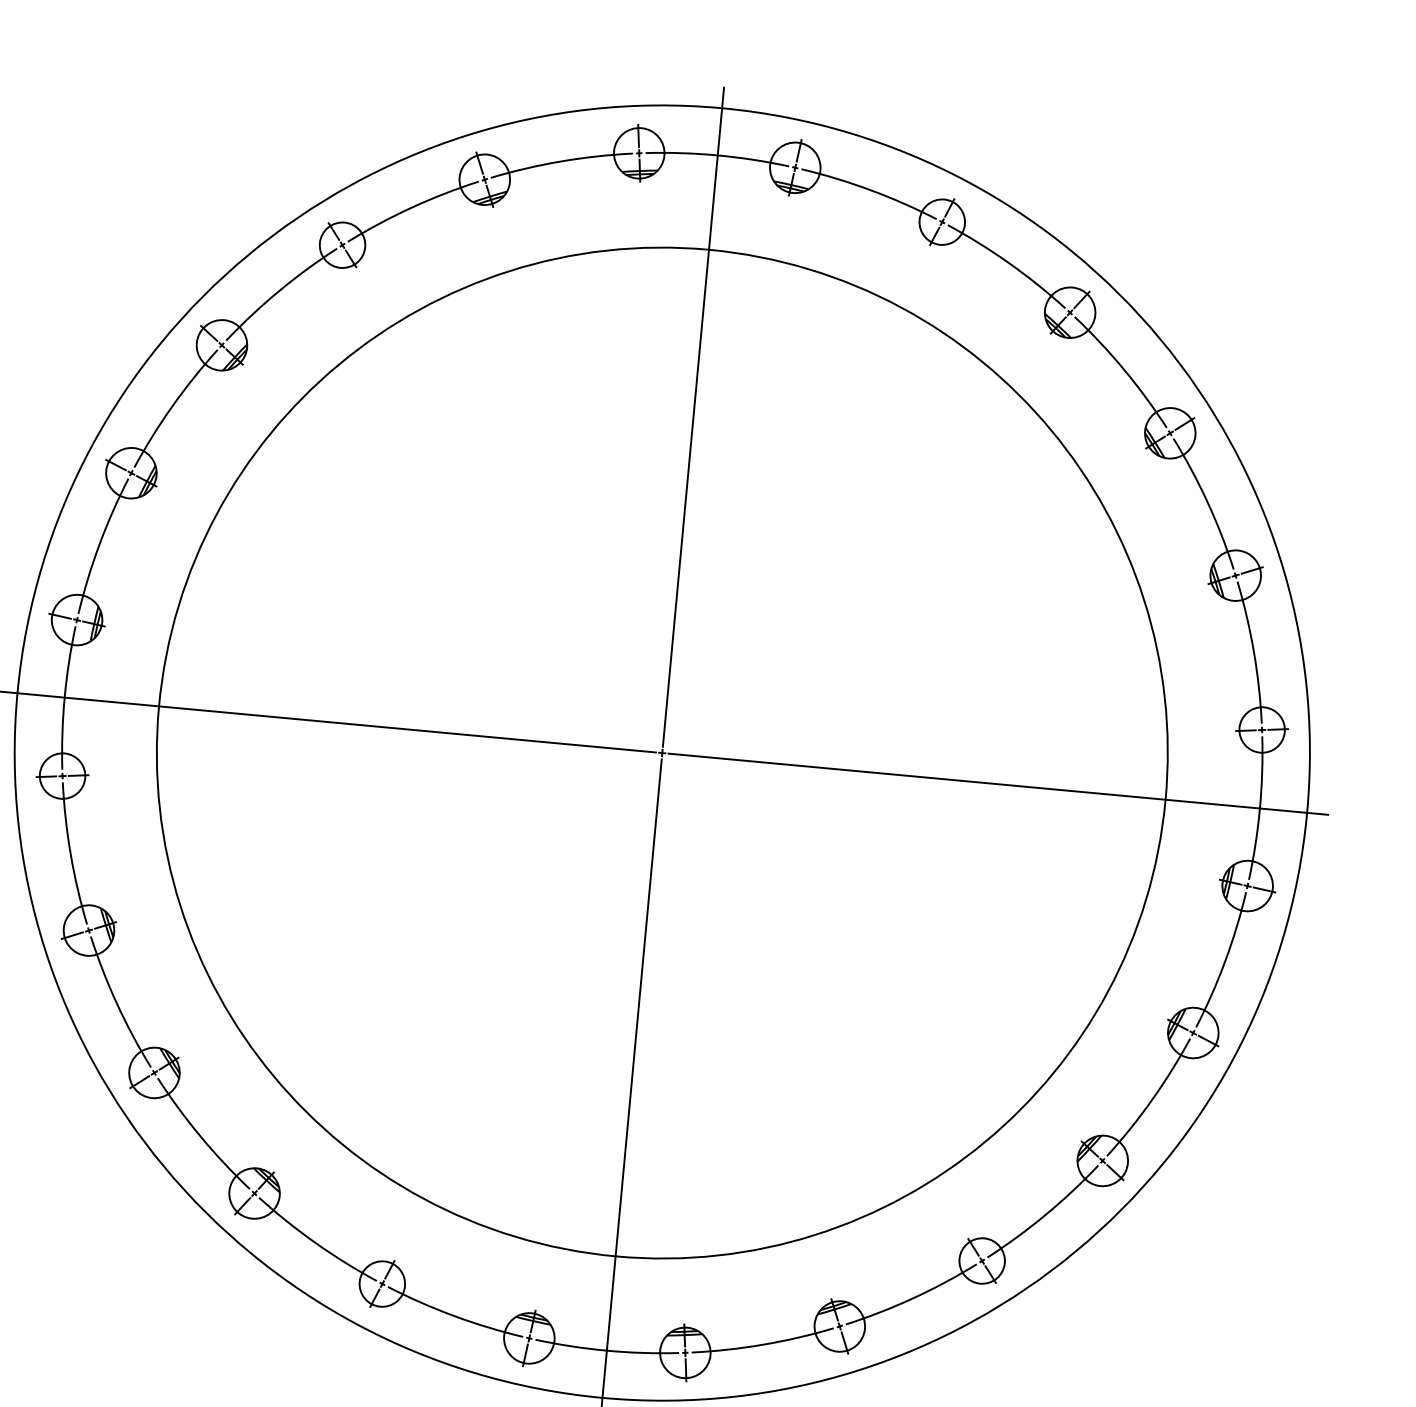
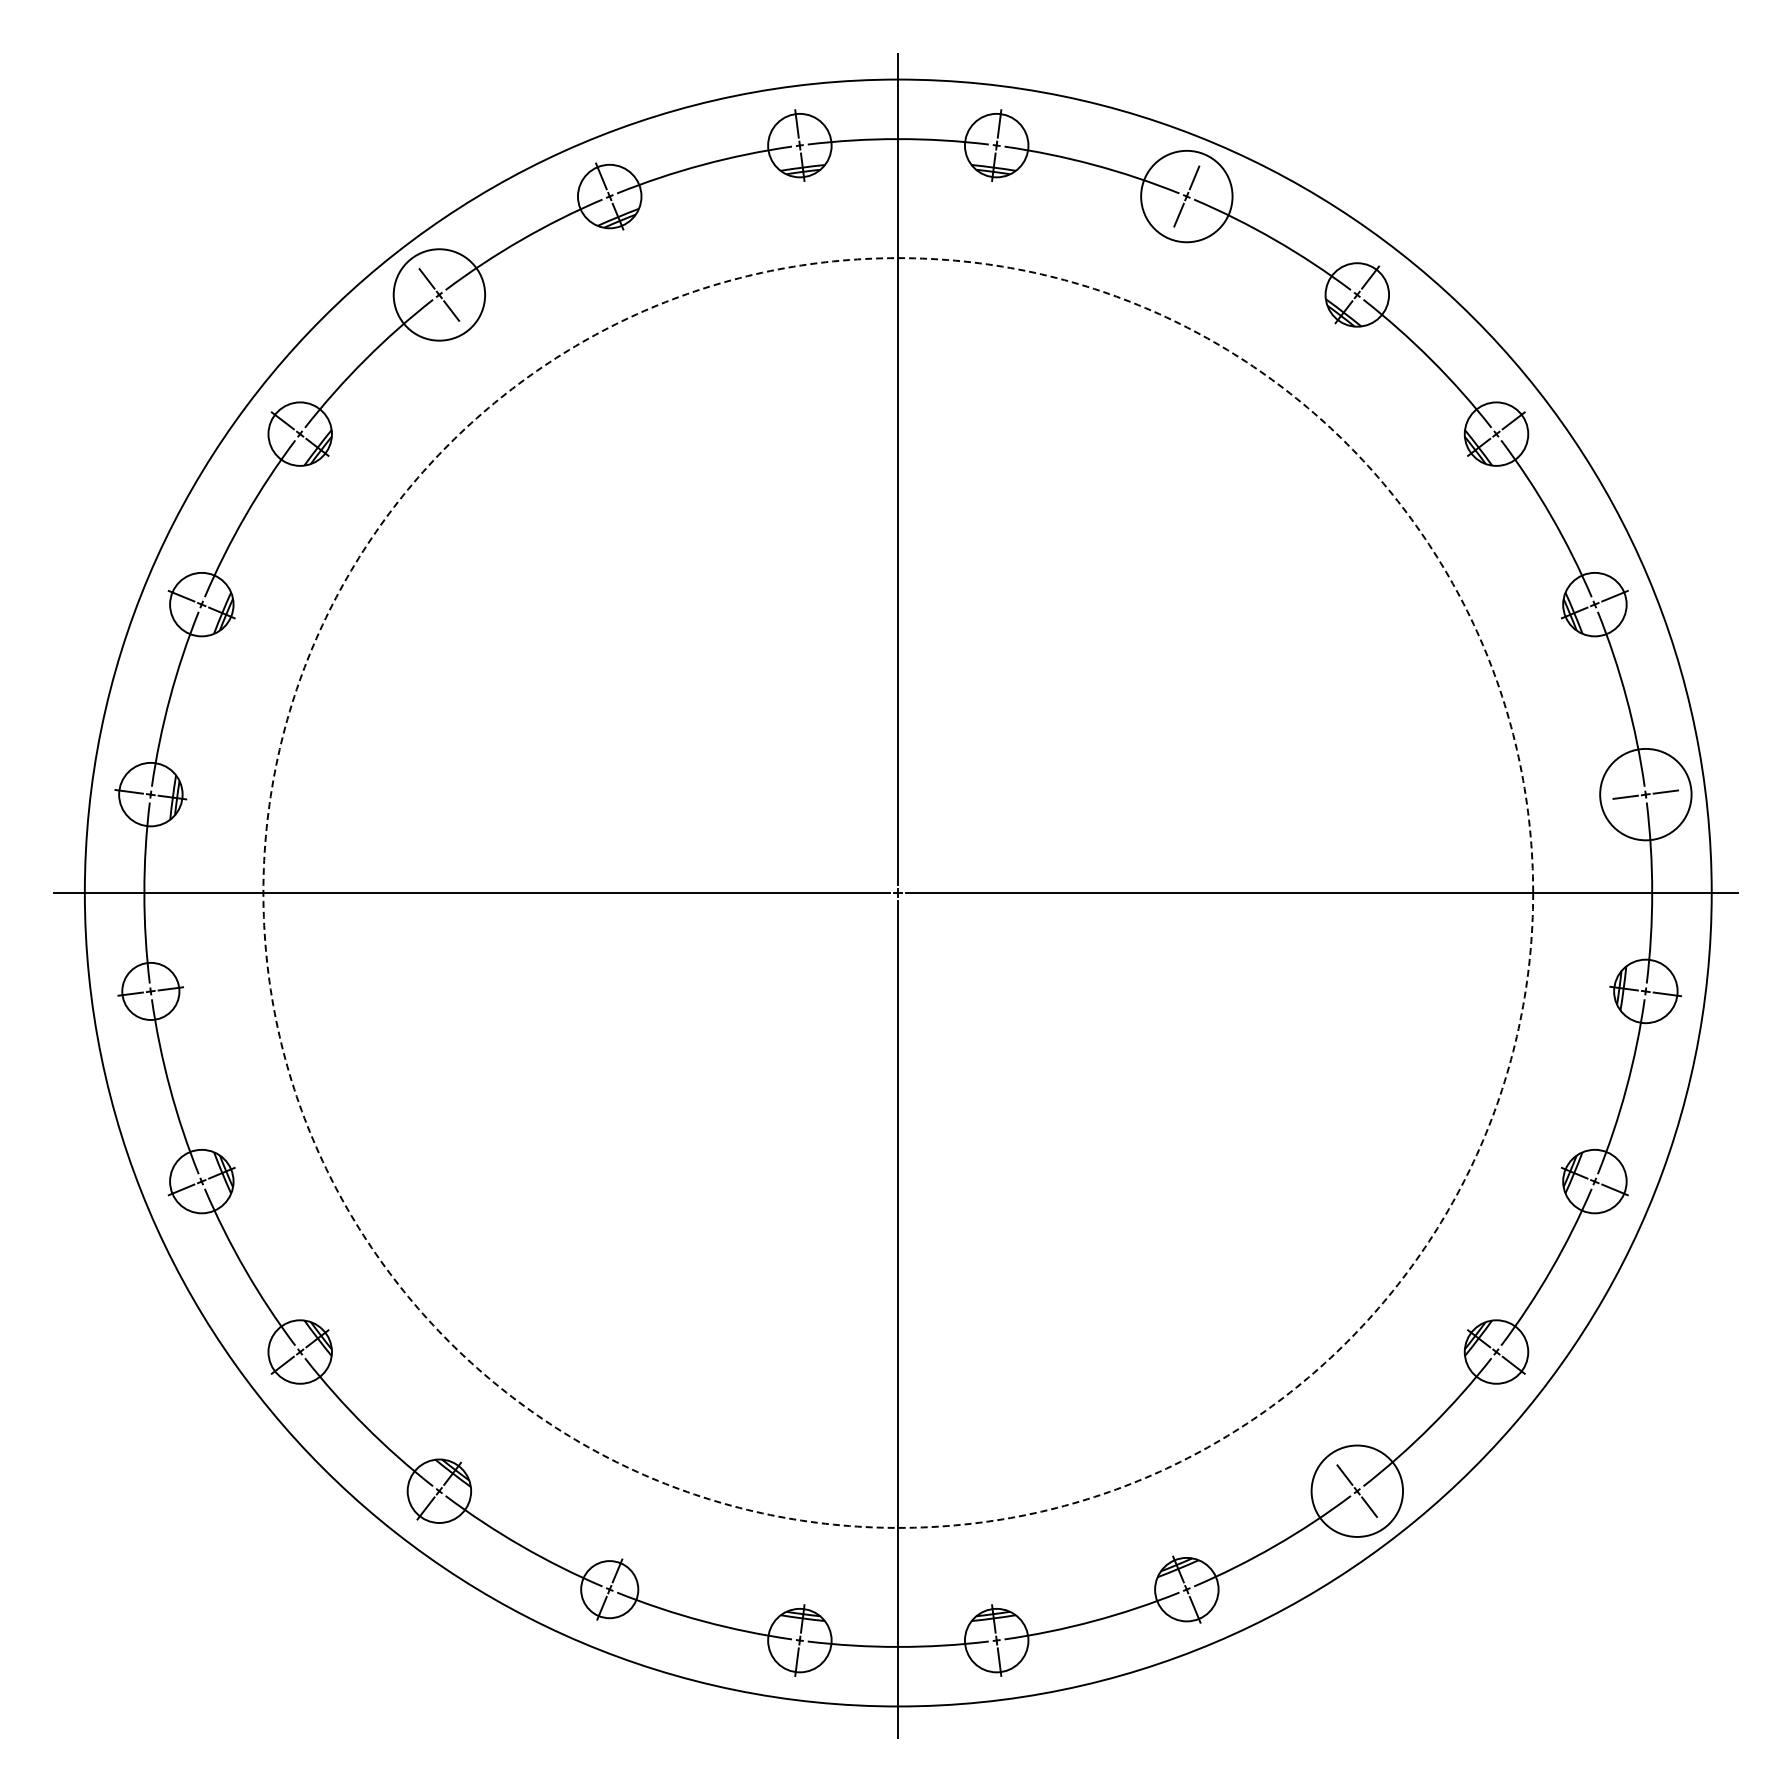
circle: (941, 222) -> (1186, 196), size x1.6
circle: (342, 244) -> (439, 294), size x1.6
circle: (1261, 729) -> (1645, 794), size x1.6
circle: (662, 752) -> (898, 892), solid -> dashed
circle: (981, 1260) -> (1356, 1490), size x1.6

